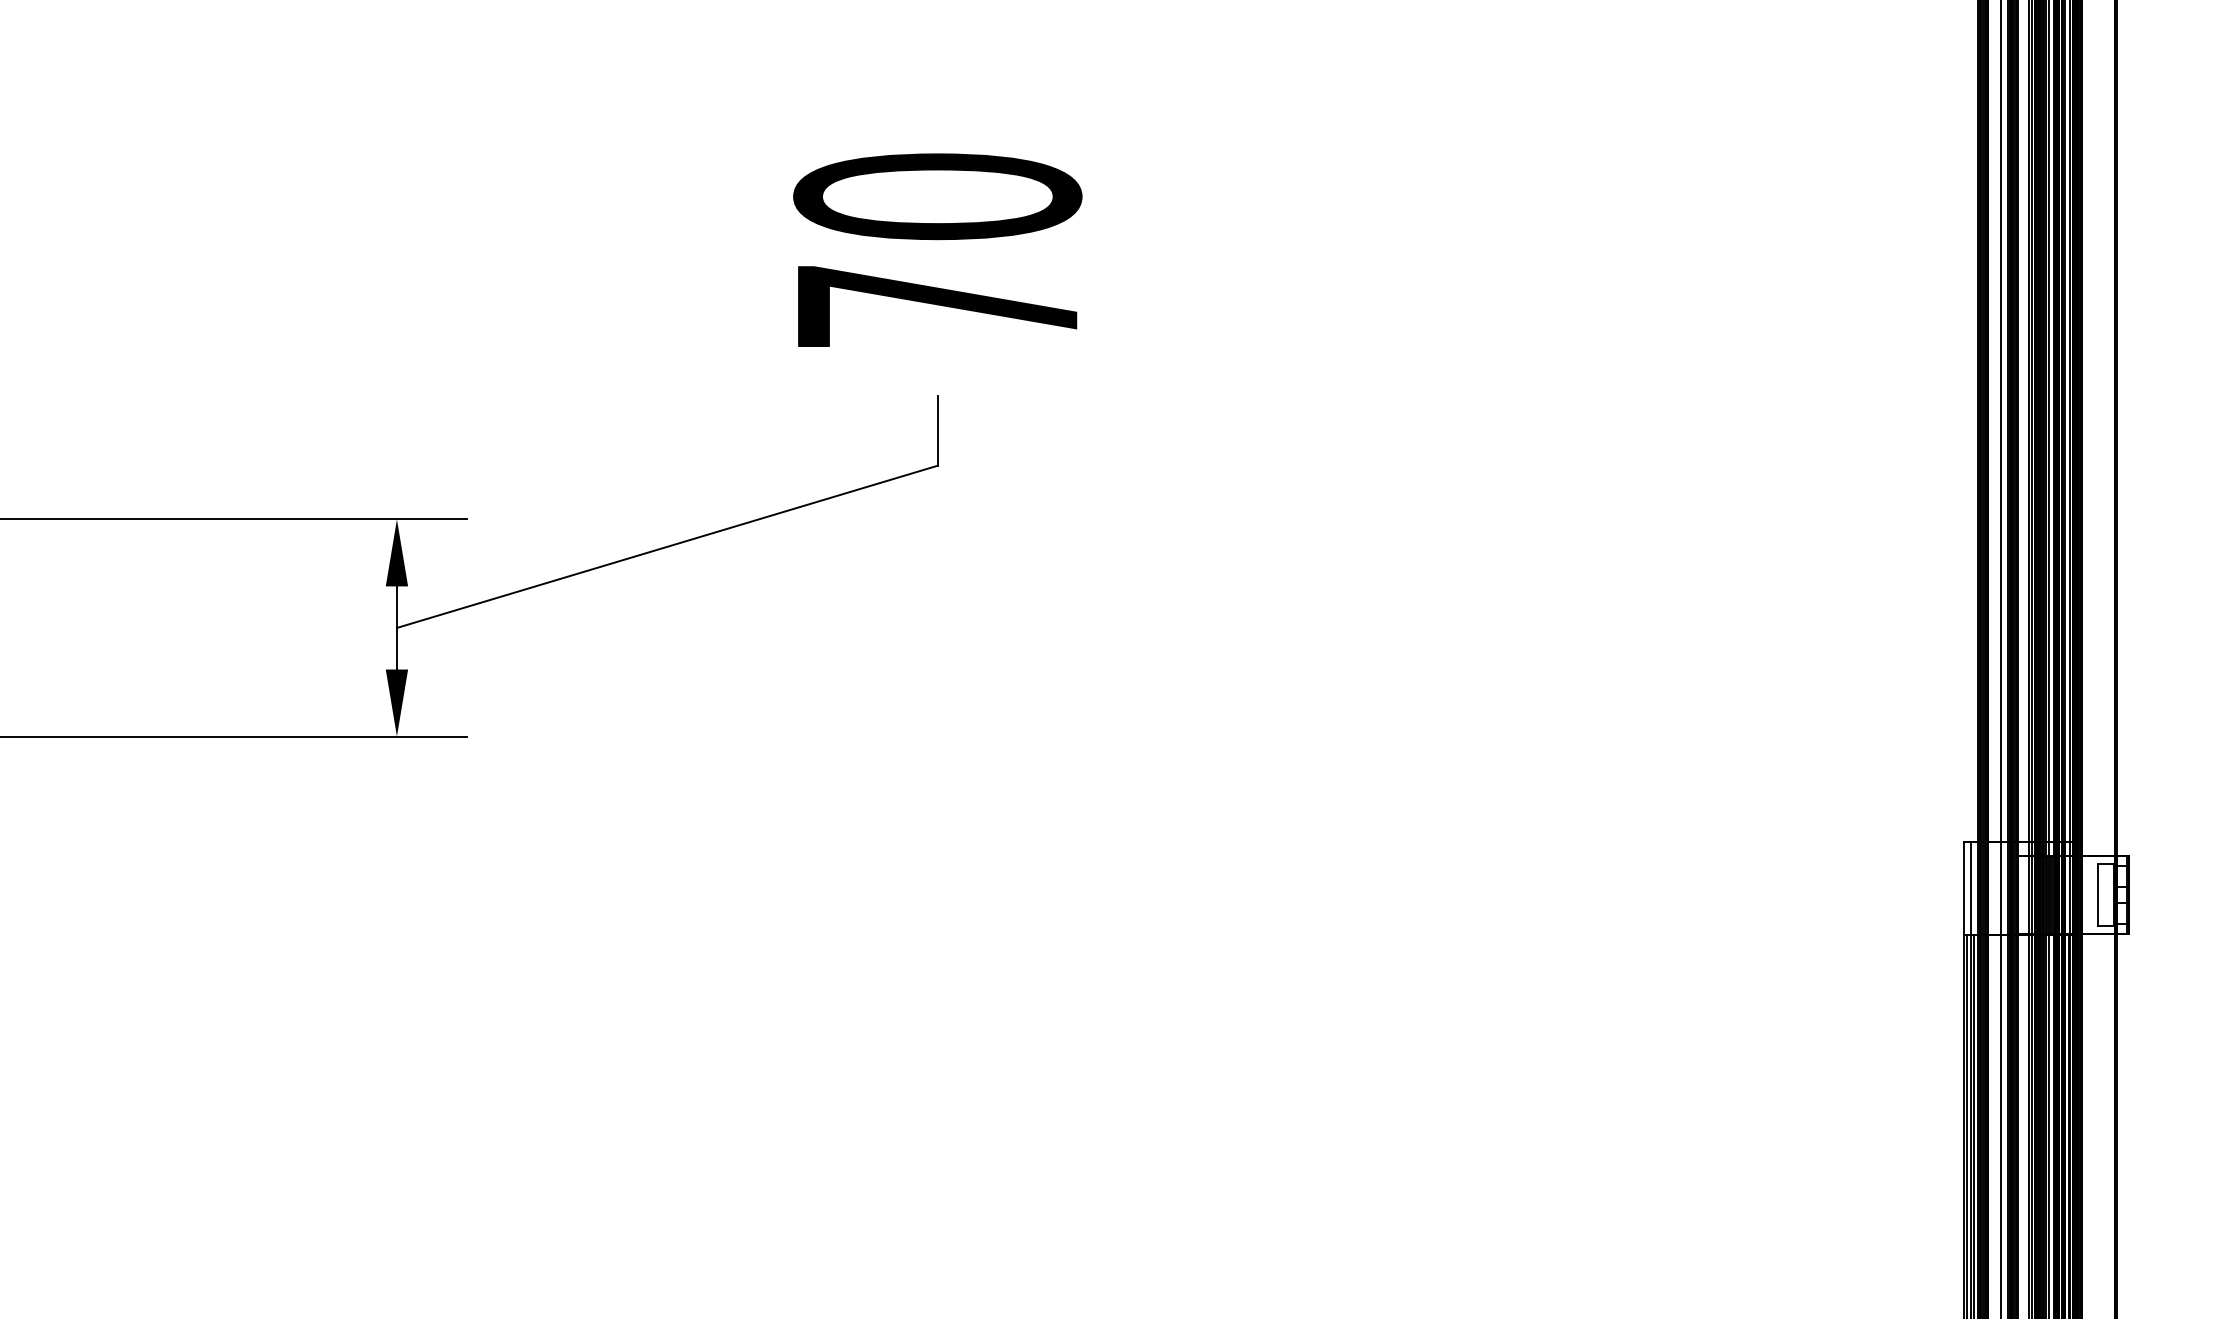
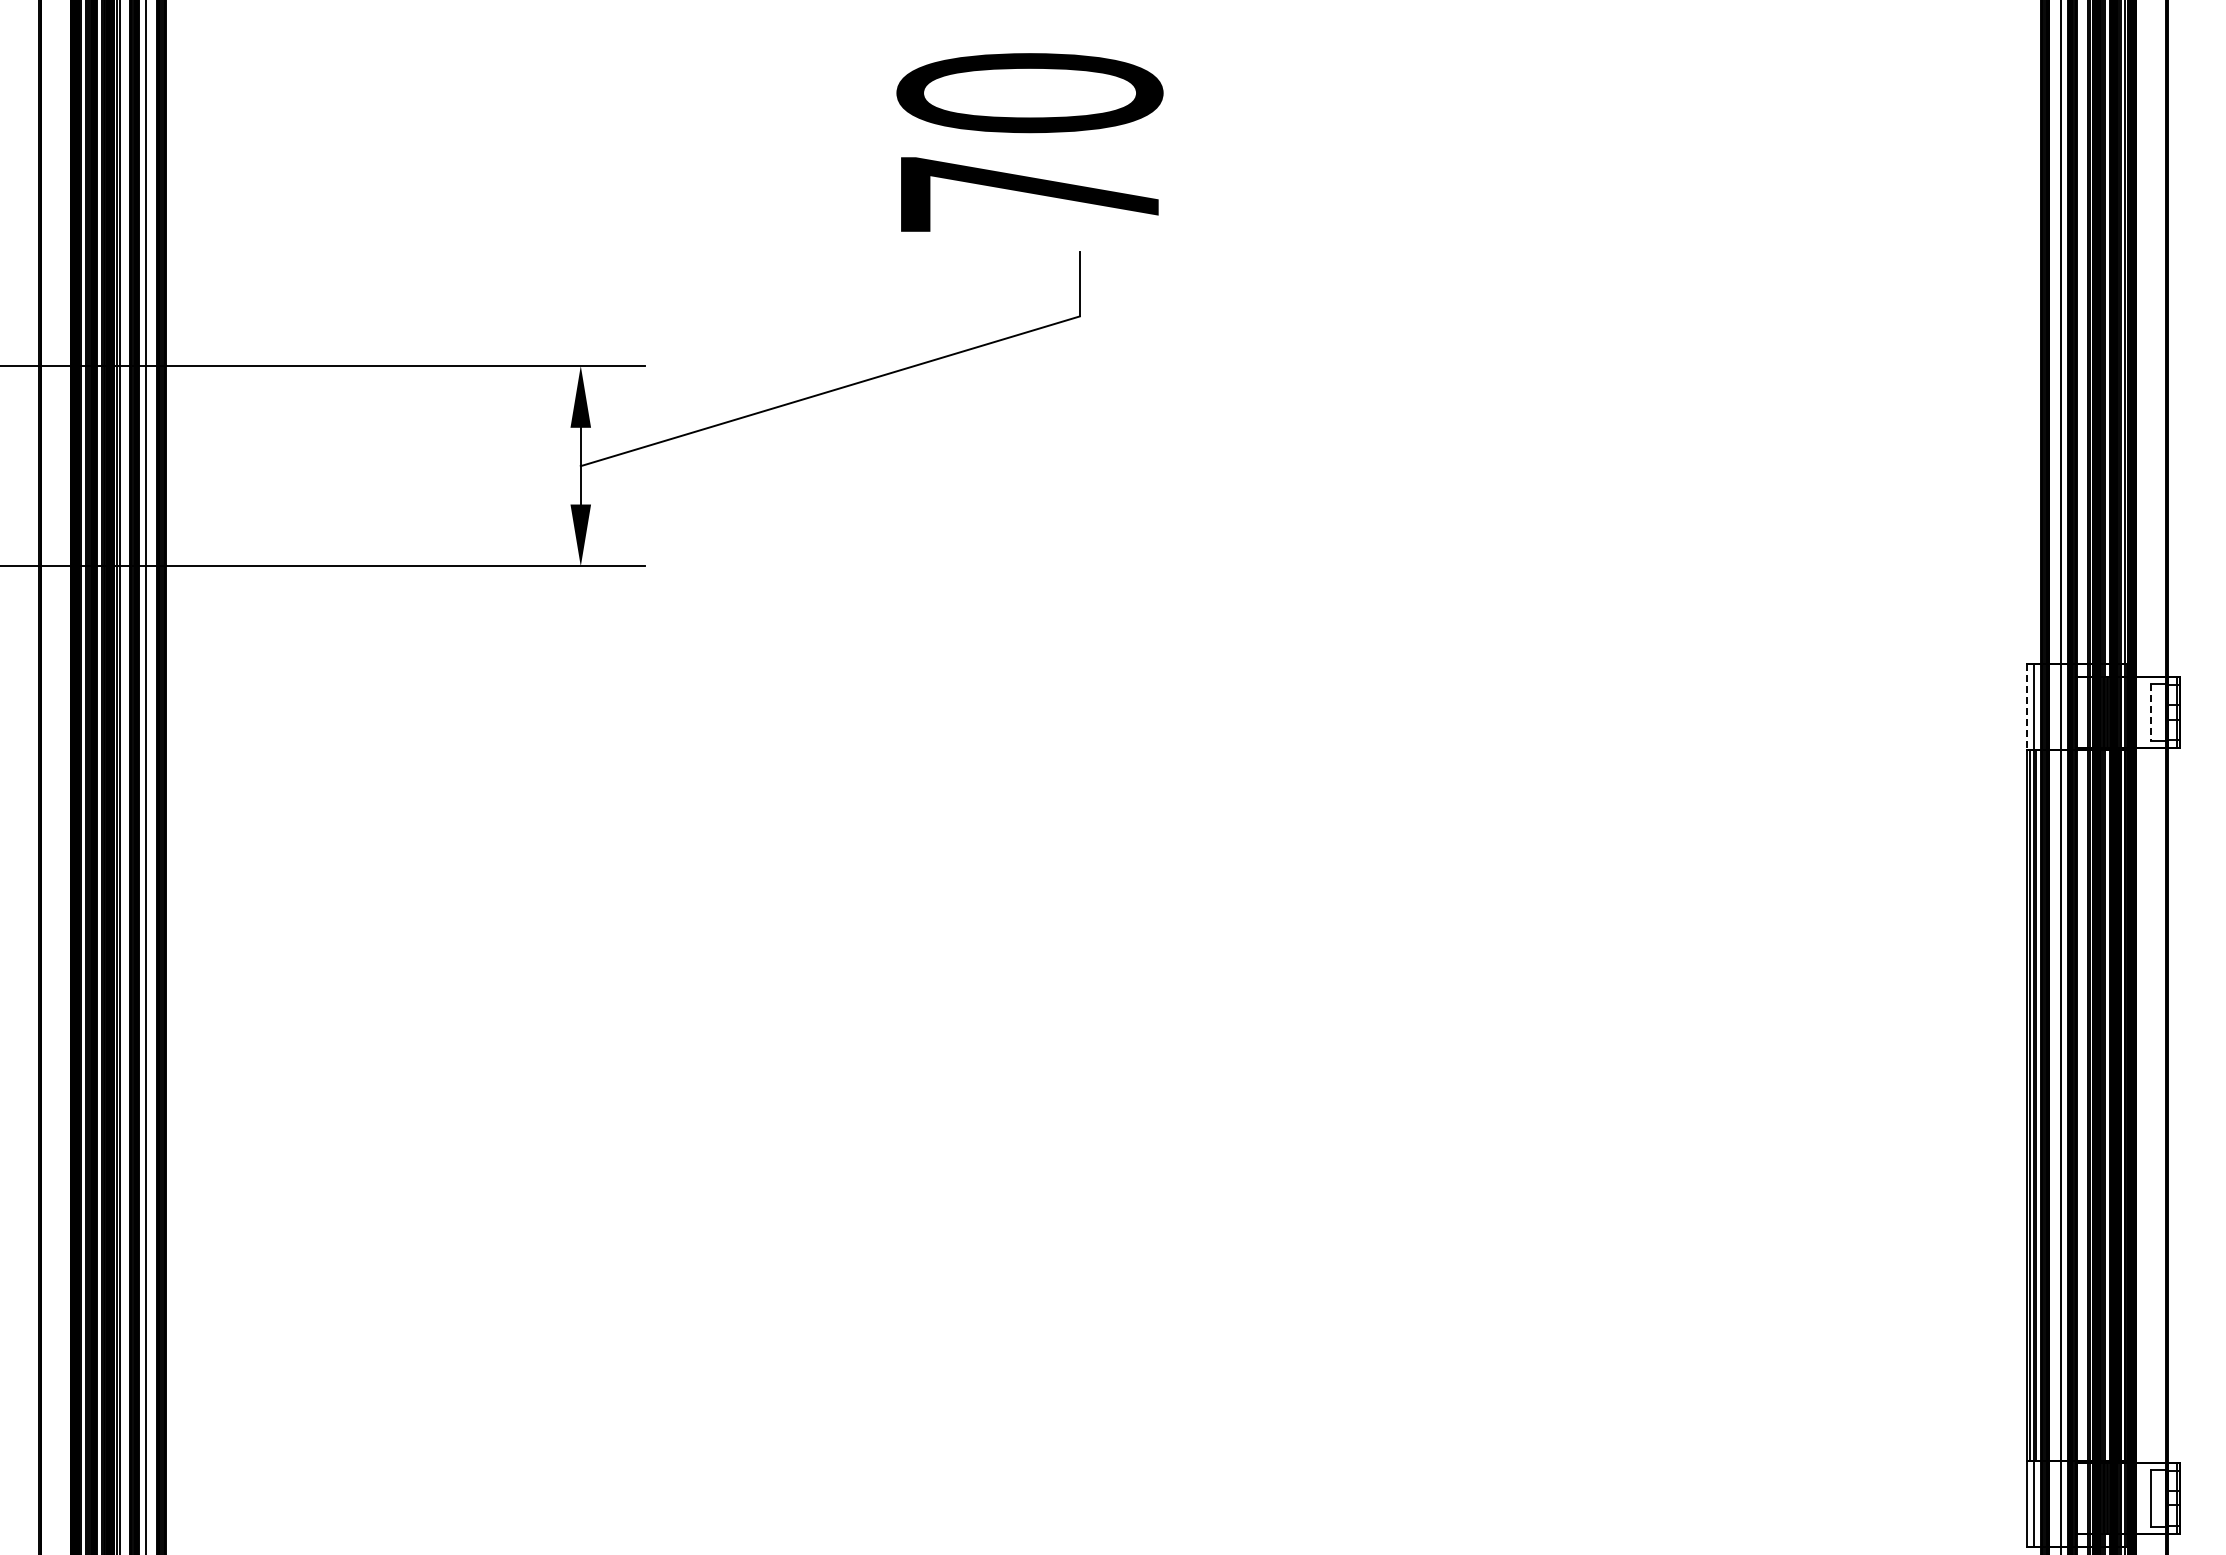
text: (937, 250) -> (1029, 142), moved
line: (1964, 888) -> (2027, 706), solid -> dashed
line: (2098, 894) -> (2151, 712), solid -> dashed

